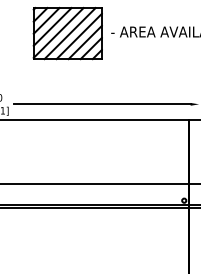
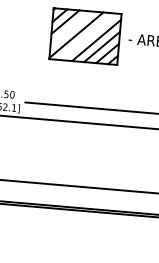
line: (52, 26) -> (70, 28), removed
line: (69, 33) -> (87, 36), removed

